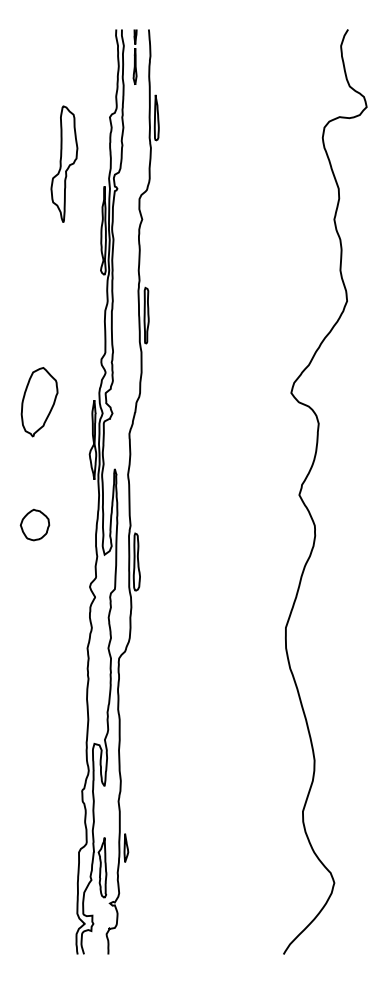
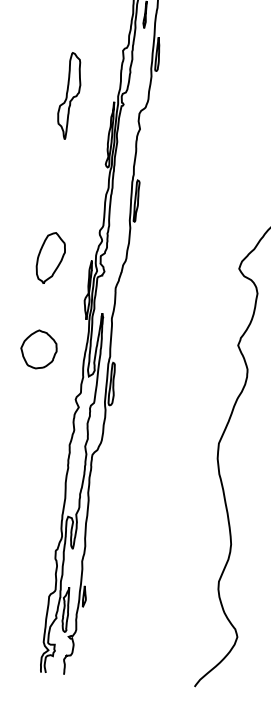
part: (64, 163) -> (69, 95), moved
part: (34, 524) -> (38, 349), size x1.67

